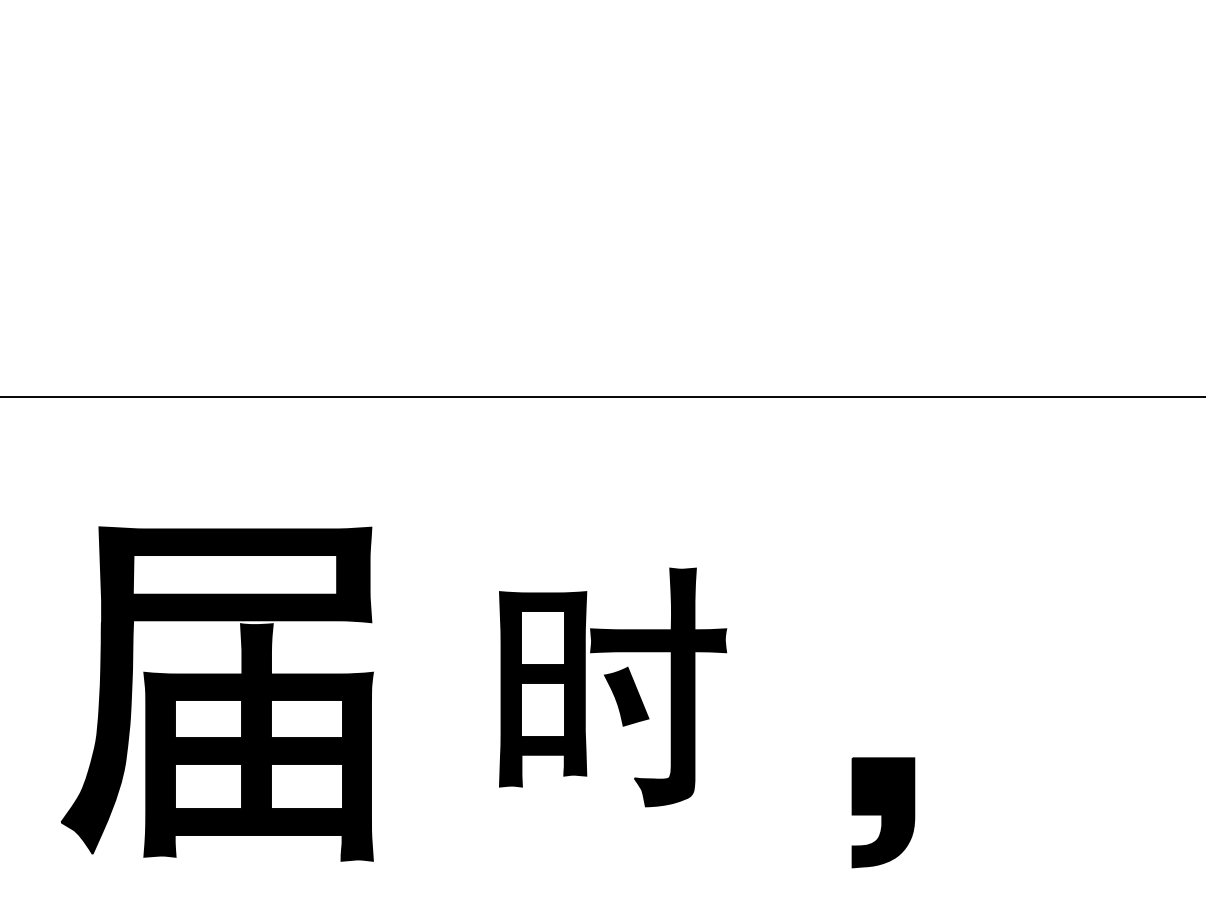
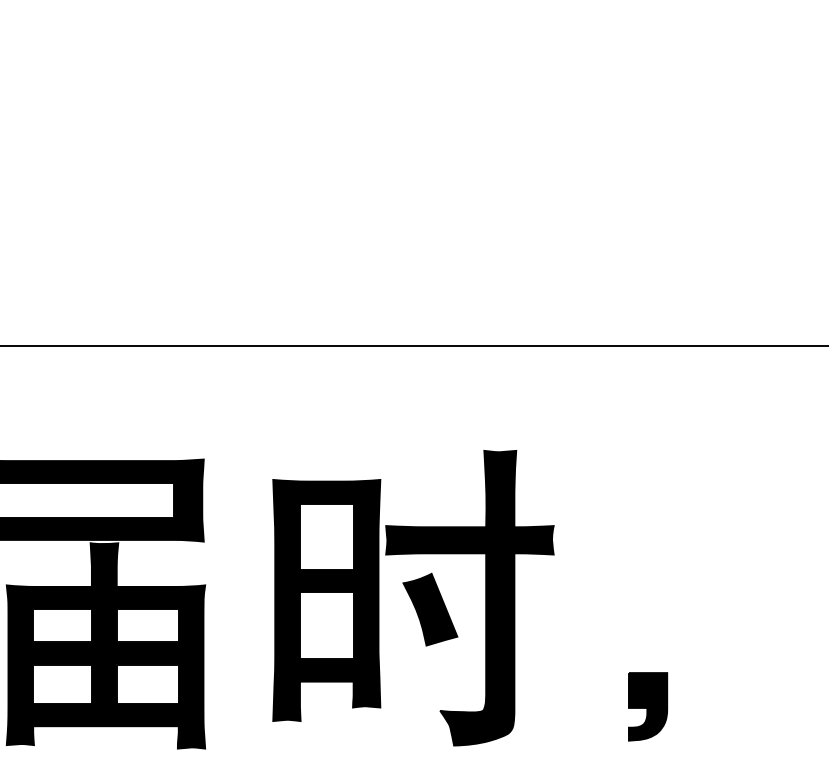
part: (612, 687) -> (412, 598), size x1.43
part: (883, 812) -> (648, 706), size x0.71

